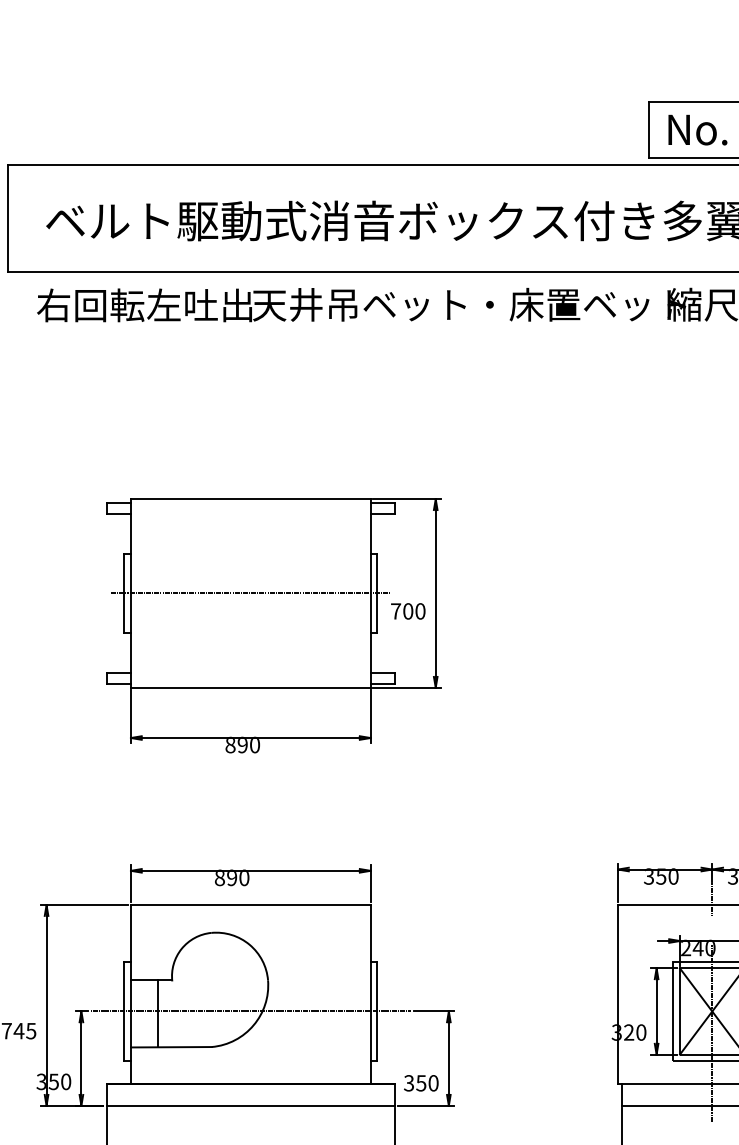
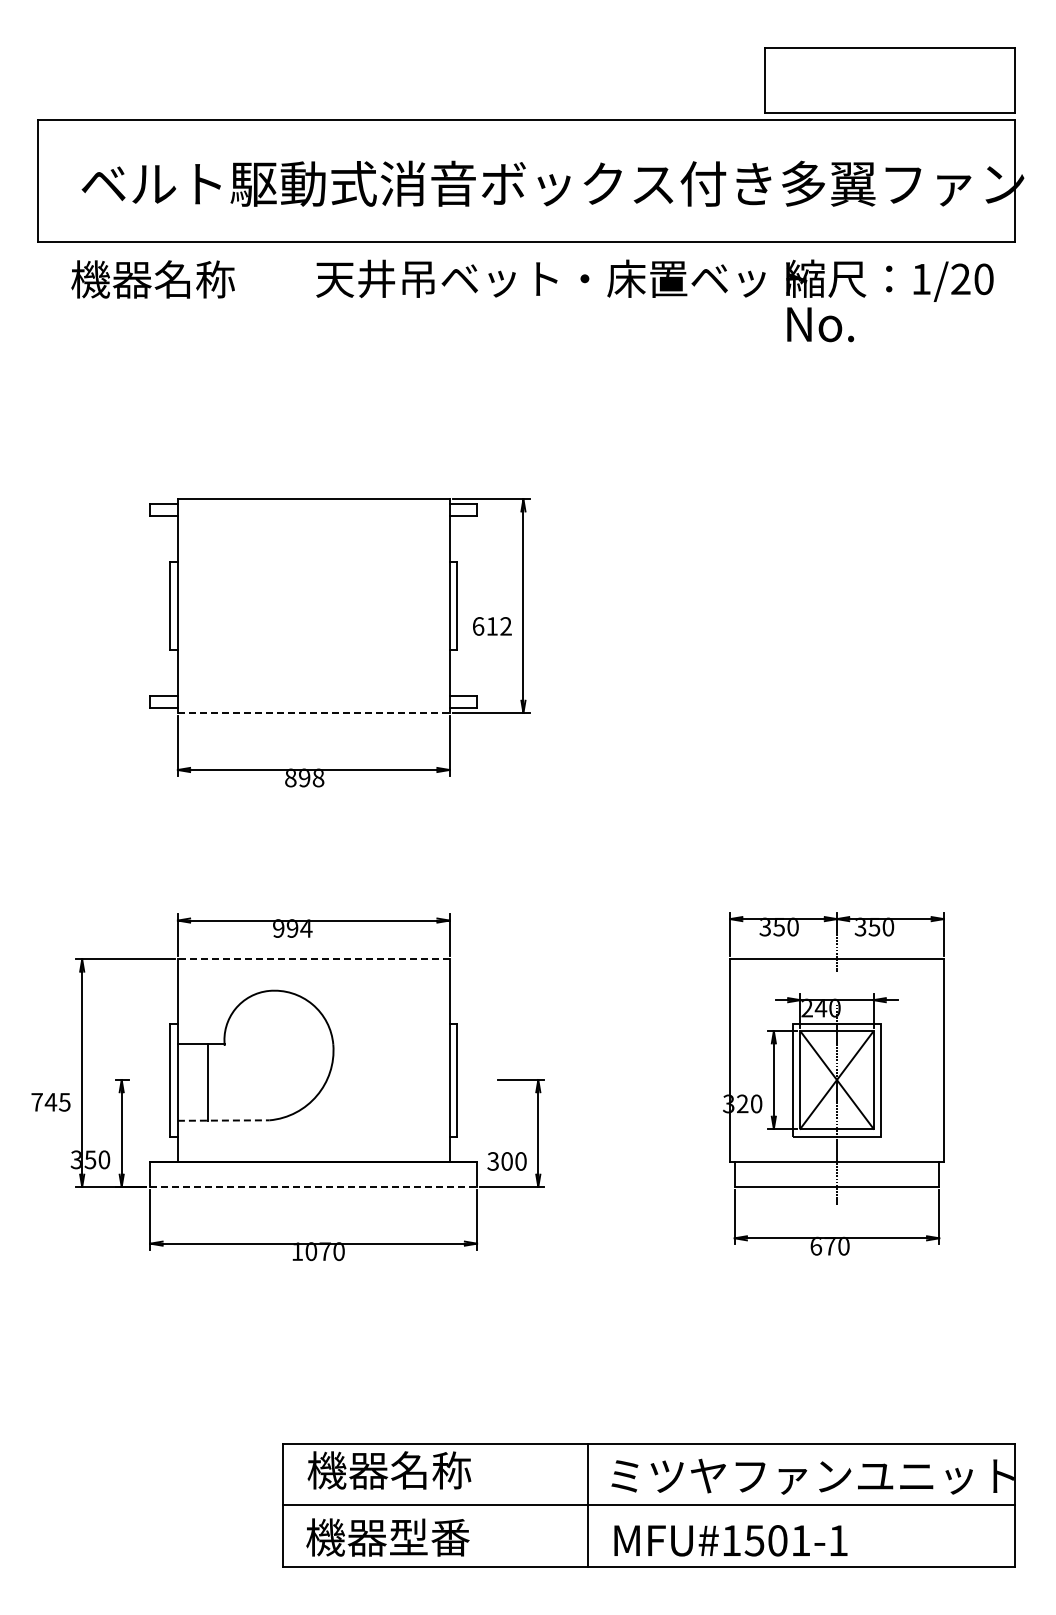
text: (697, 129) -> (820, 324), moved
text: (144, 305) -> (193, 279), 右回転左吐出 -> 機器名称
line: (250, 593) -> (313, 606), removed
text: (407, 611) -> (491, 626), 700 -> 612
line: (250, 687) -> (313, 712), solid -> dashed
text: (254, 746) -> (318, 779), 890 -> 898
text: (232, 877) -> (292, 928), 890 -> 994
line: (250, 905) -> (313, 959), solid -> dashed
line: (250, 1011) -> (313, 1080), removed
line: (171, 1047) -> (223, 1120), solid -> dashed
text: (420, 1083) -> (506, 1161), 350 -> 300
line: (251, 1105) -> (314, 1186), solid -> dashed

